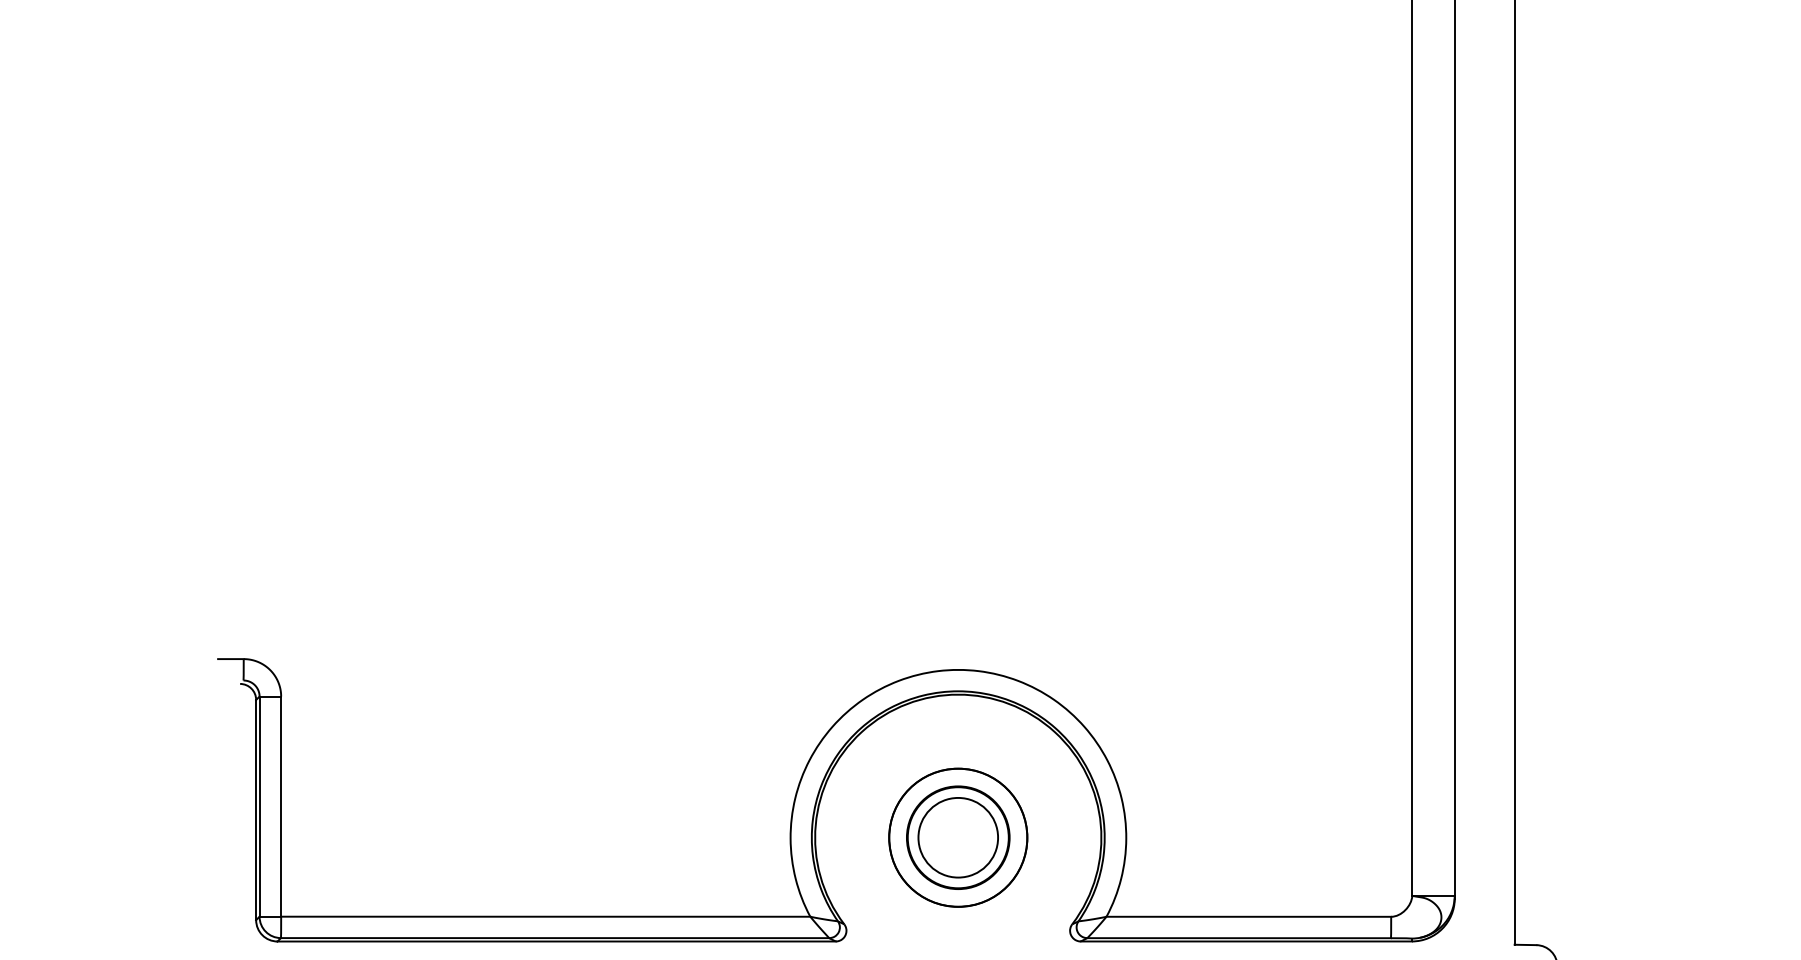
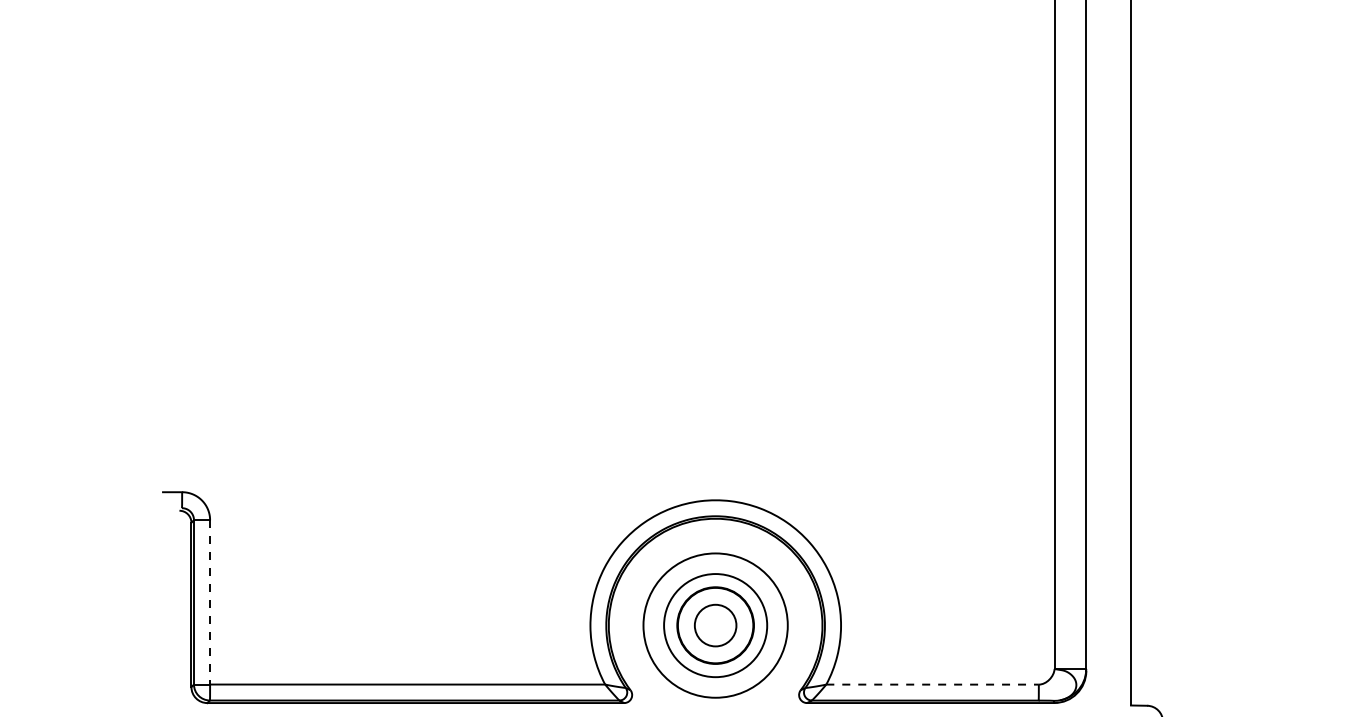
line: (281, 807) -> (210, 603), solid -> dashed
circle: (958, 837) -> (715, 625), size x0.7
circle: (958, 837) -> (715, 625), size x1.4
line: (1249, 916) -> (933, 684), solid -> dashed

